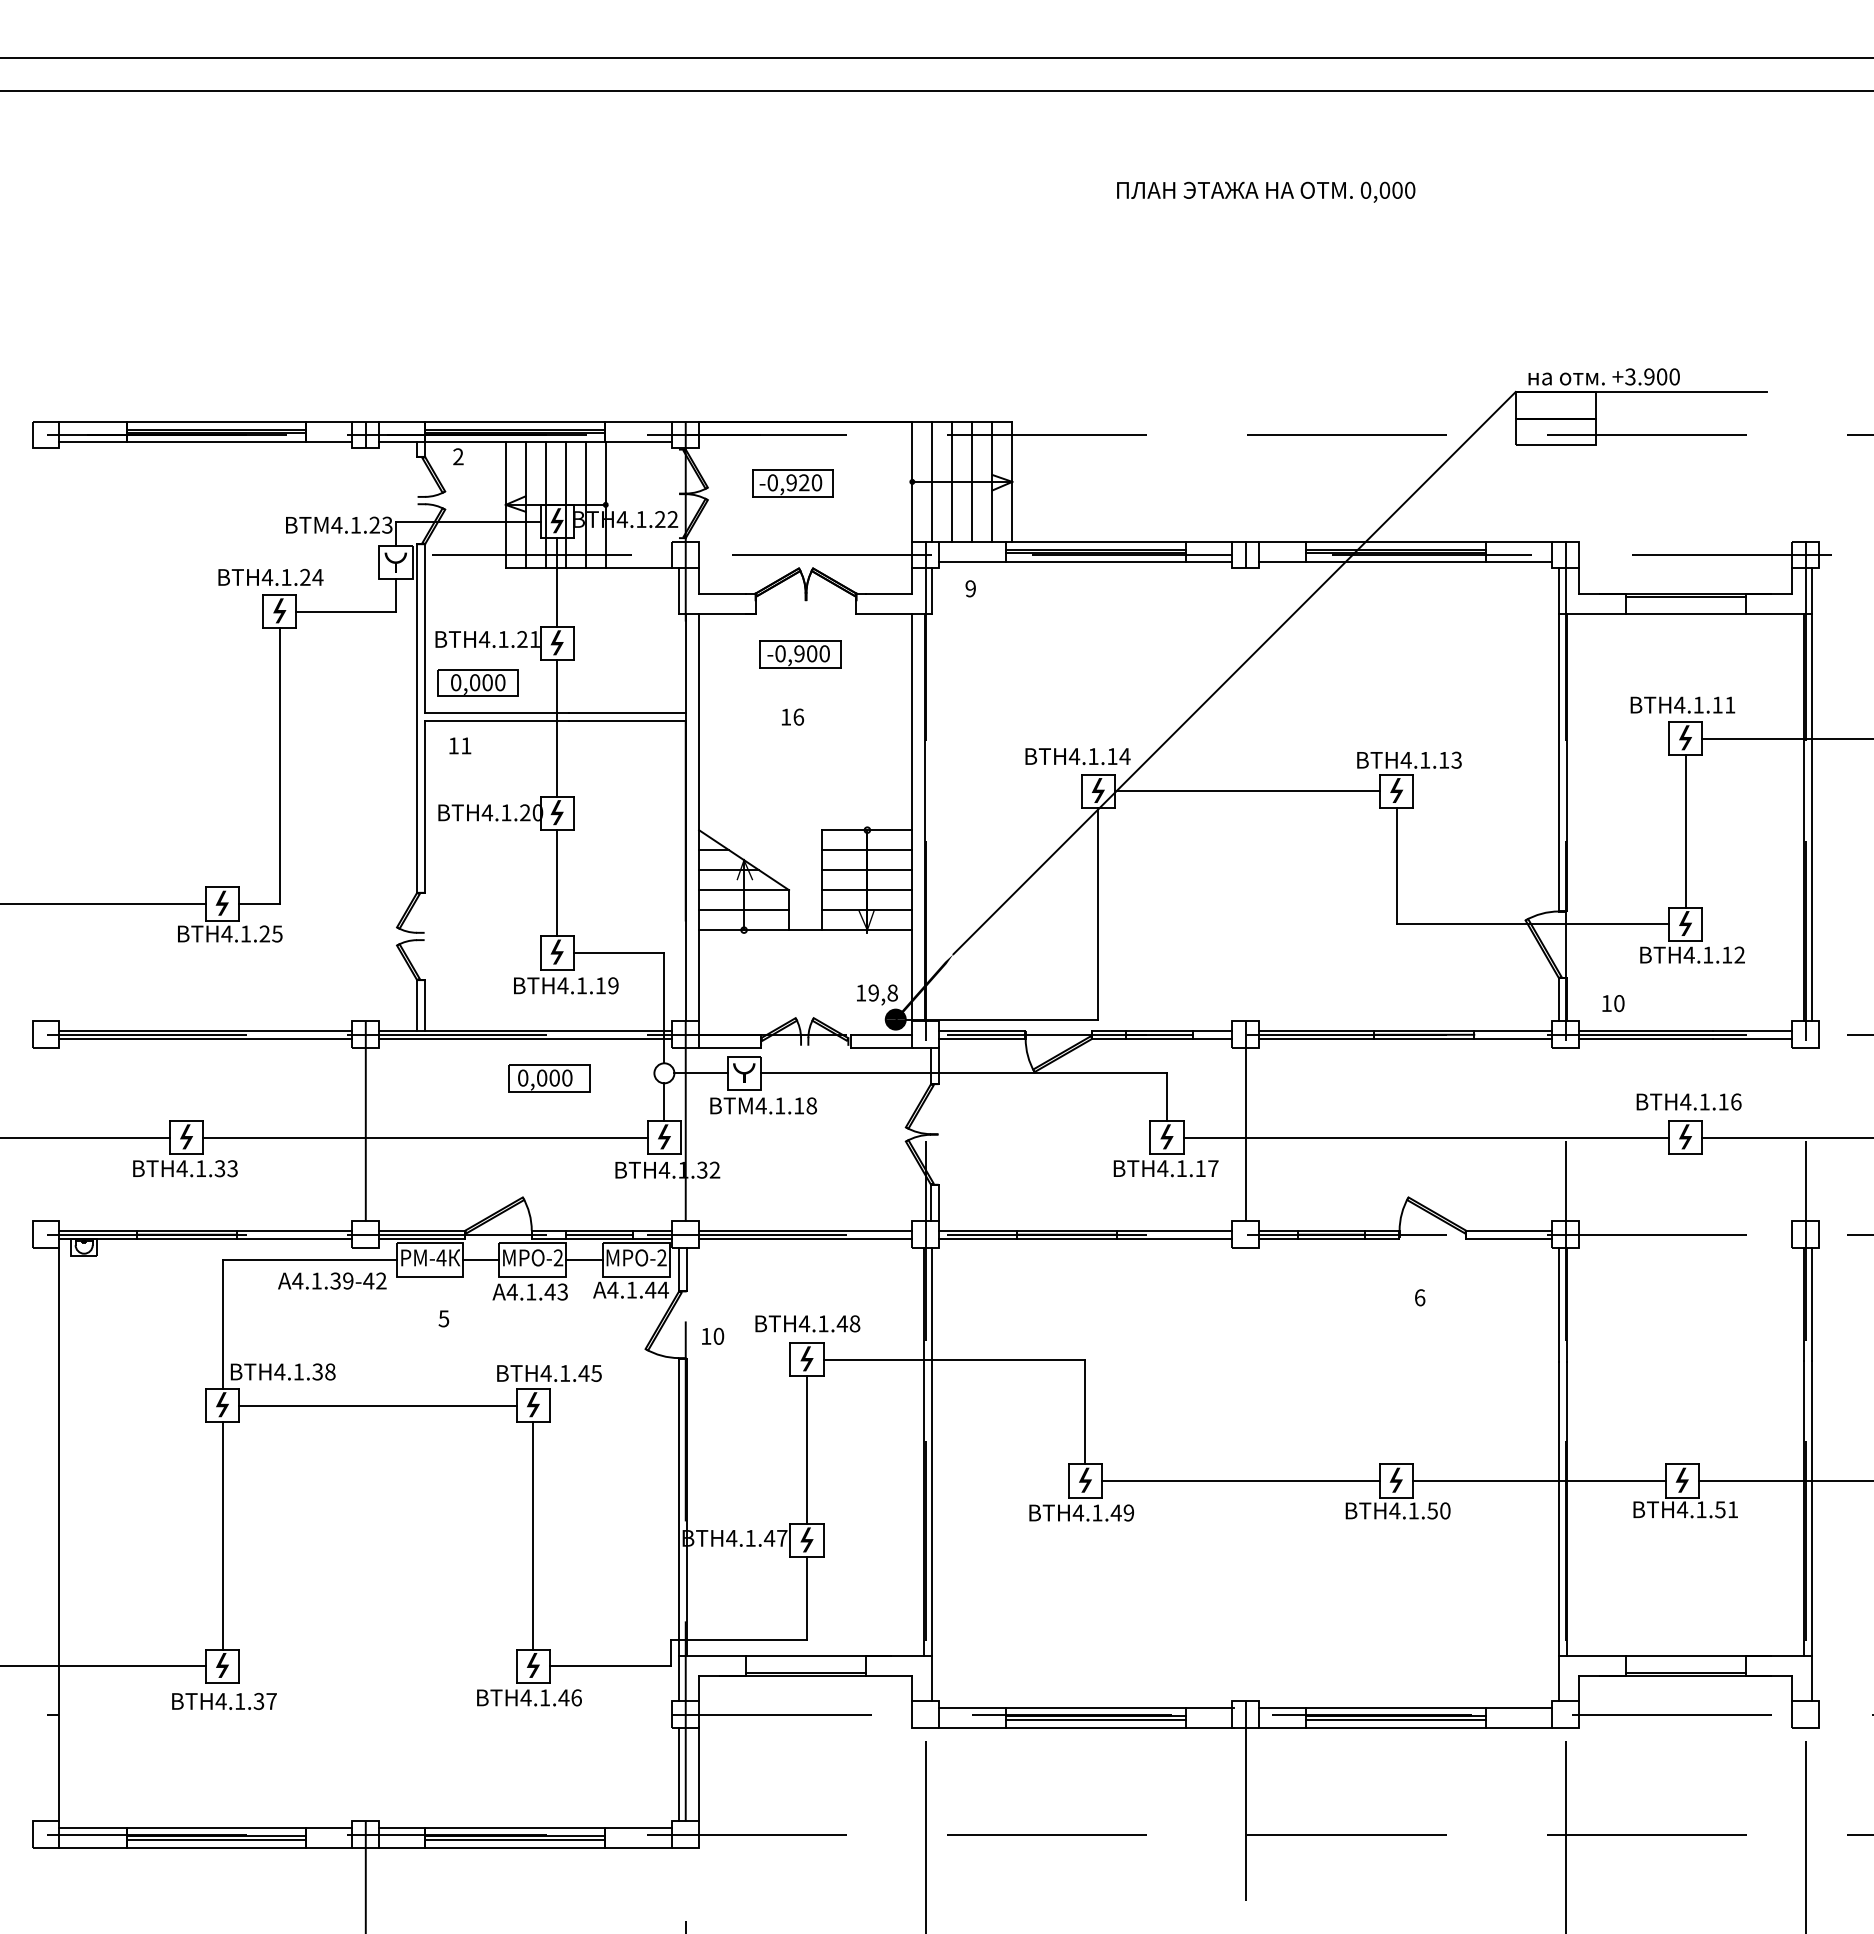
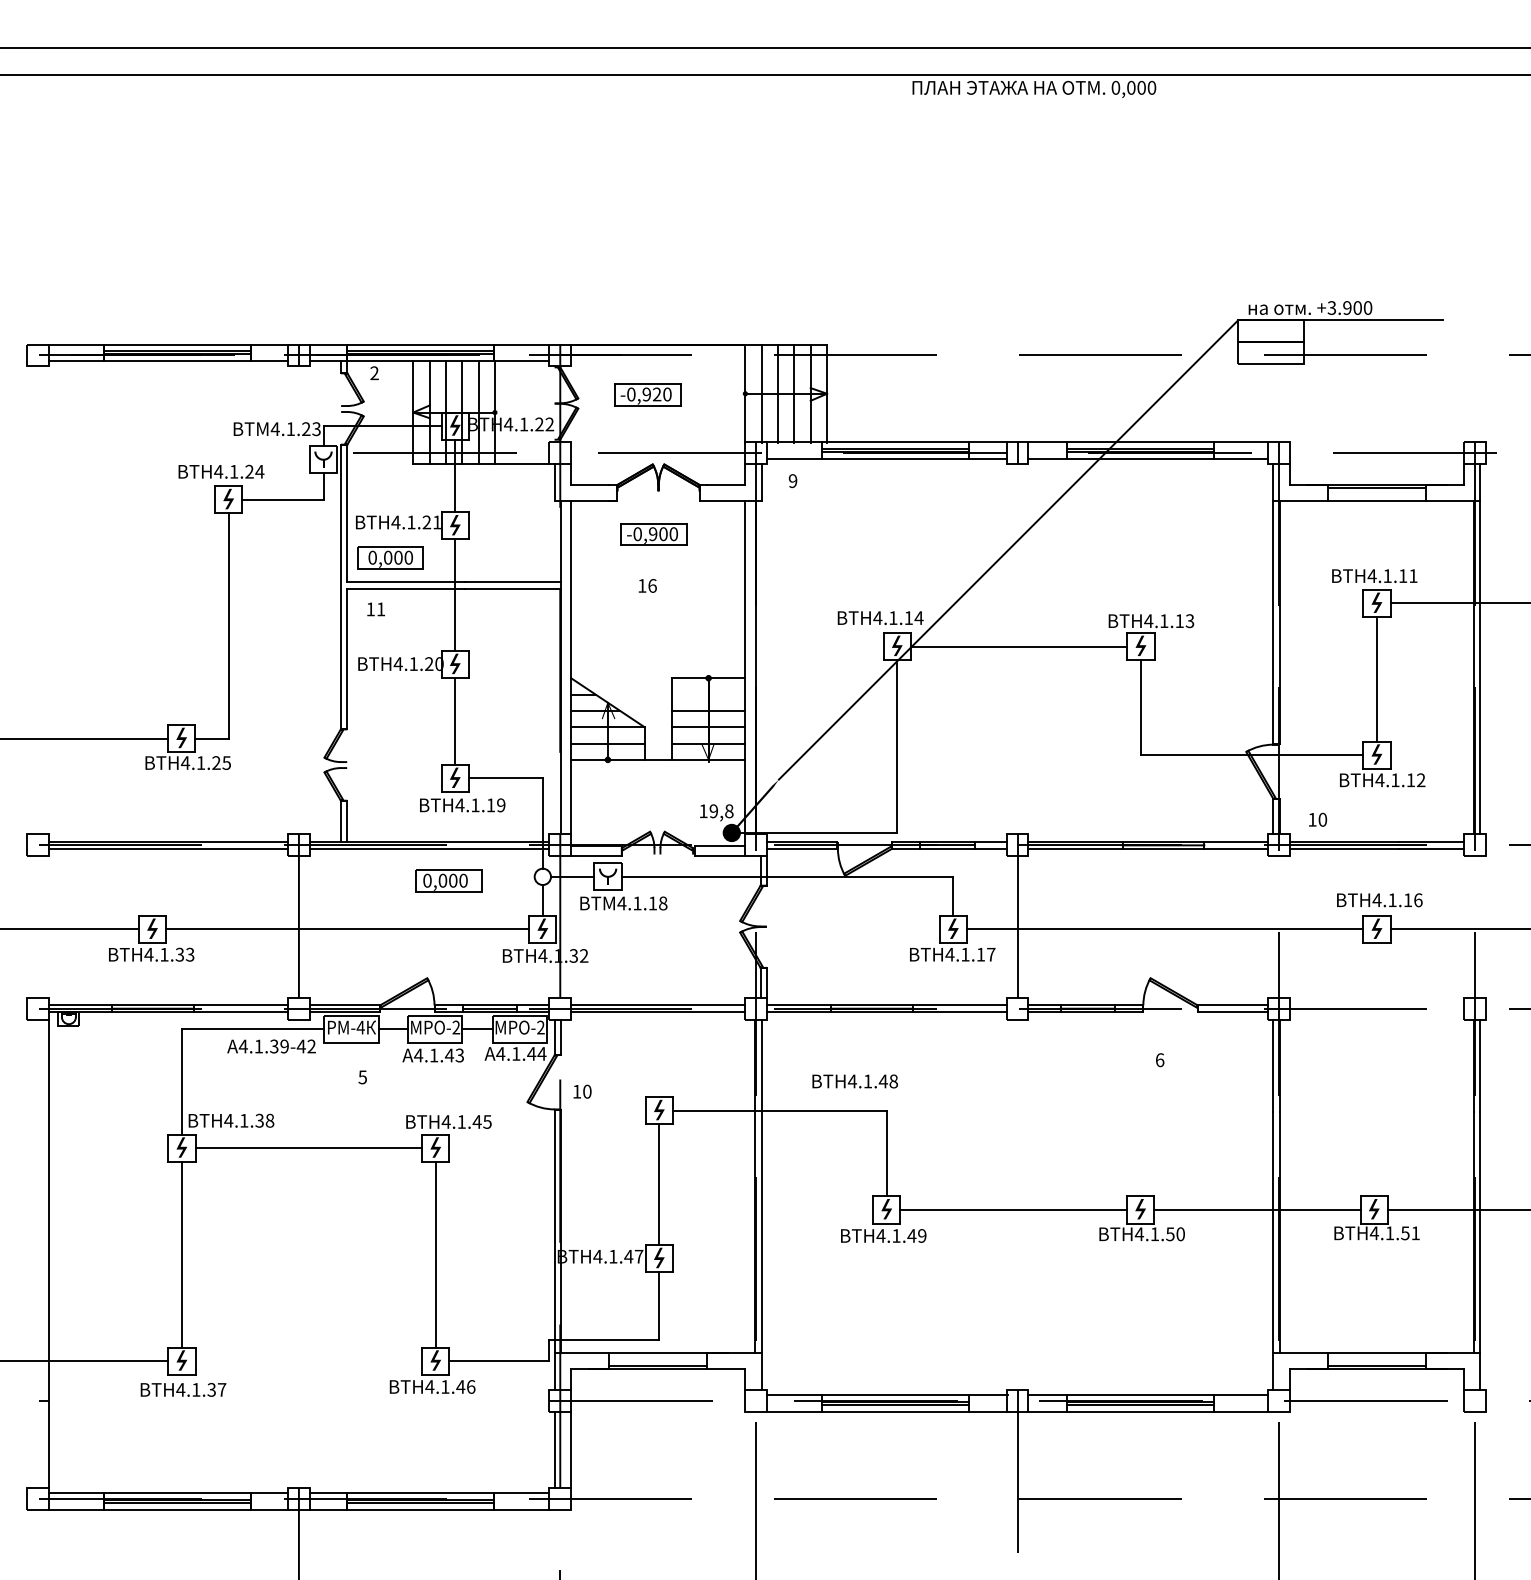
text: (1266, 191) -> (1034, 88), moved
line: (867, 850) -> (708, 694), removed
text: (807, 1323) -> (854, 1081), moved

